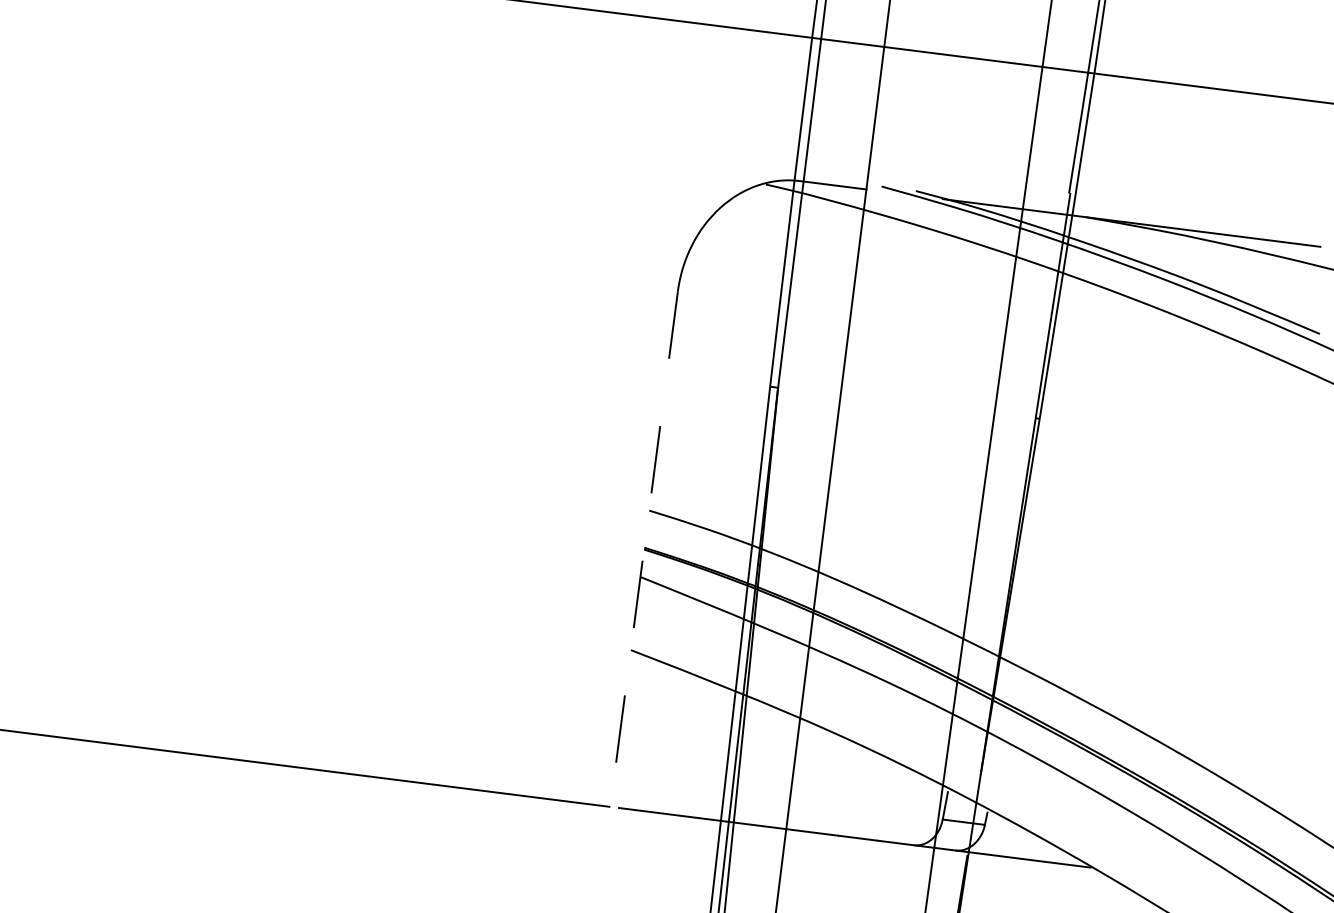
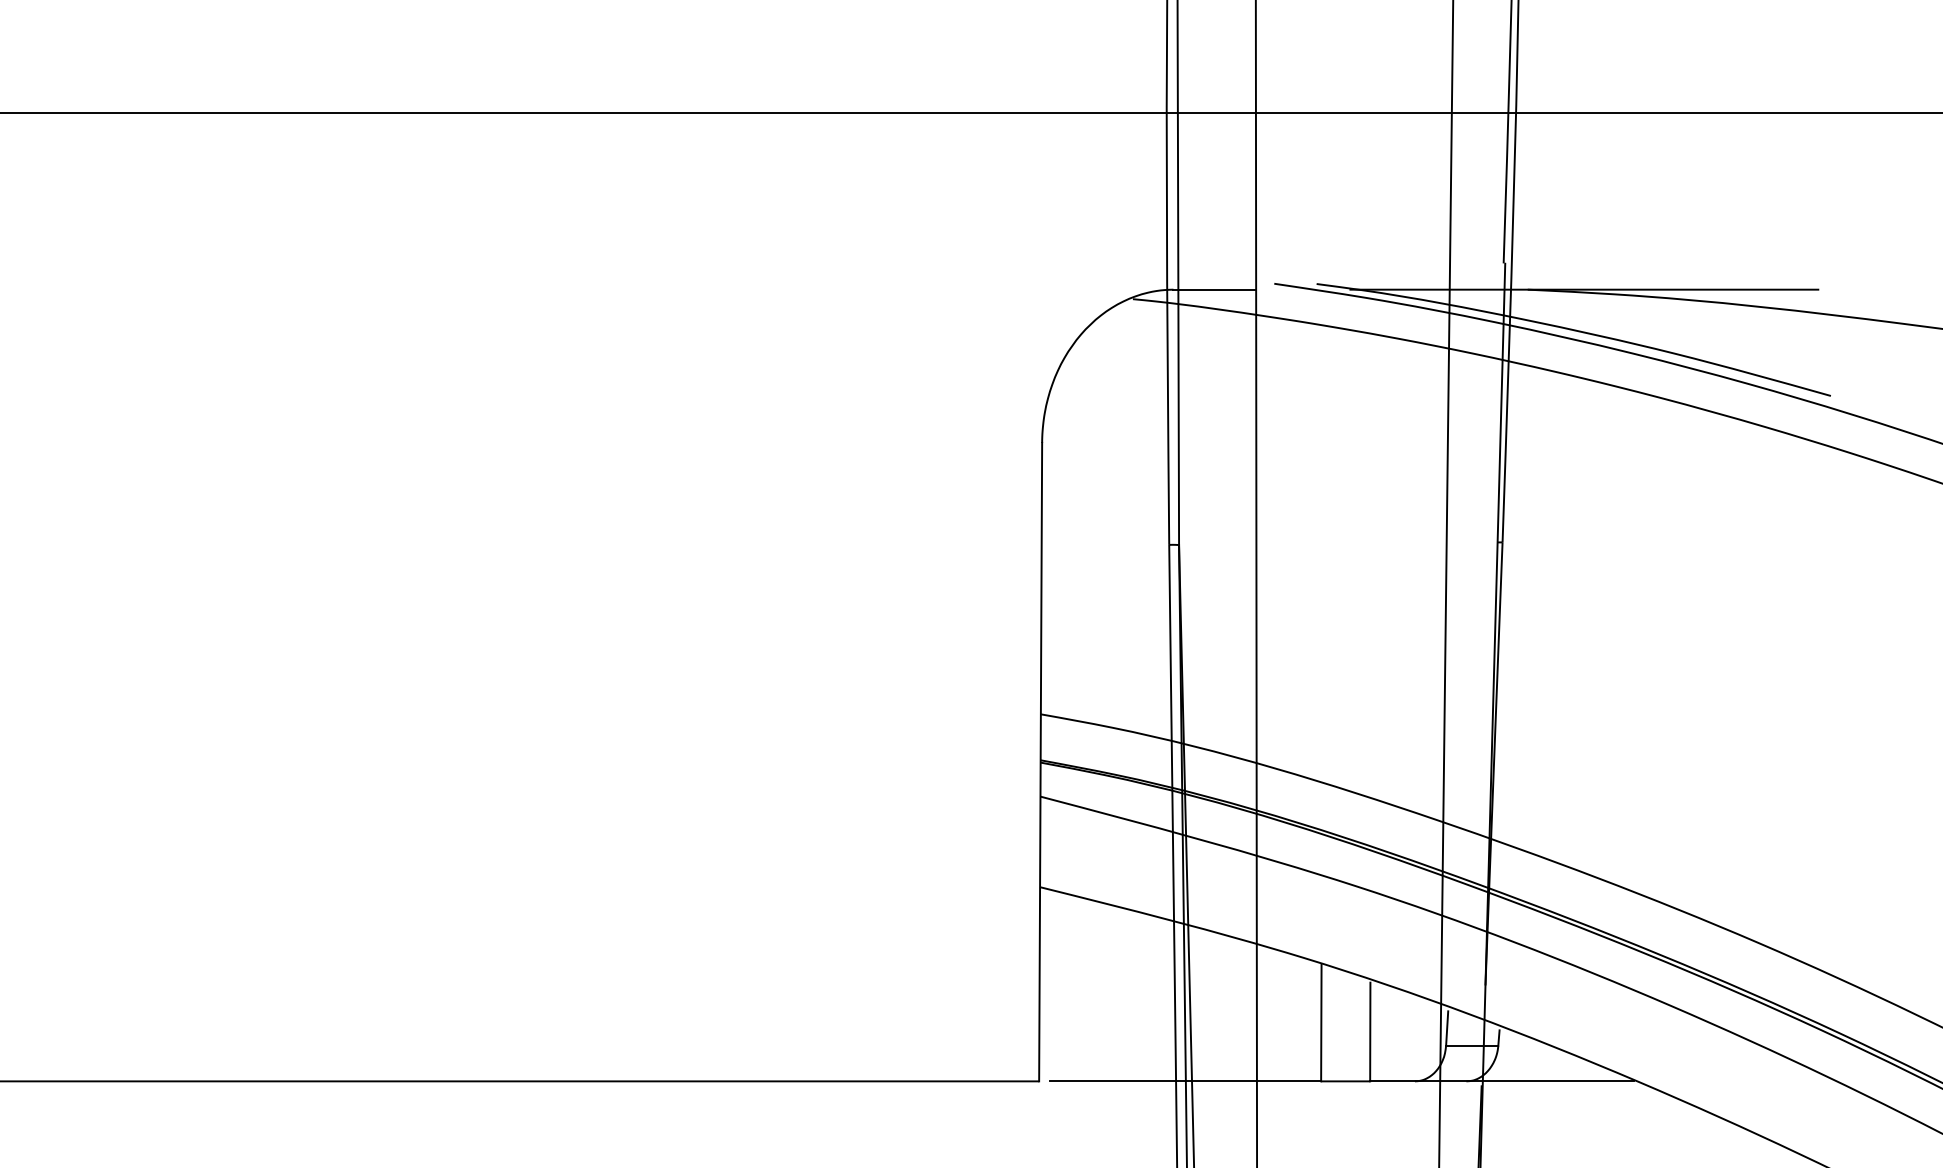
line: (643, 549) -> (1040, 762), dashed -> solid
line: (844, 788) -> (1321, 1022), added
line: (883, 800) -> (1370, 1031), added

